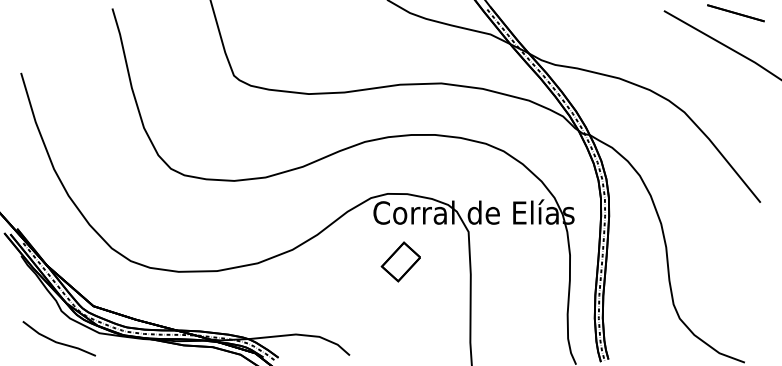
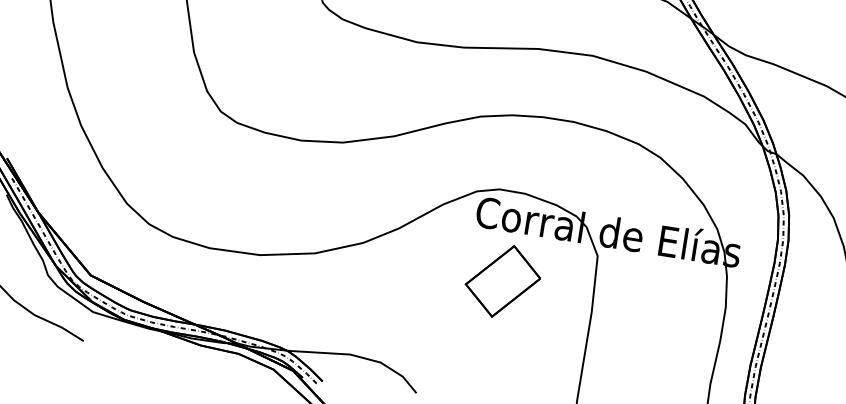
part: (400, 261) -> (502, 280), size x1.43

